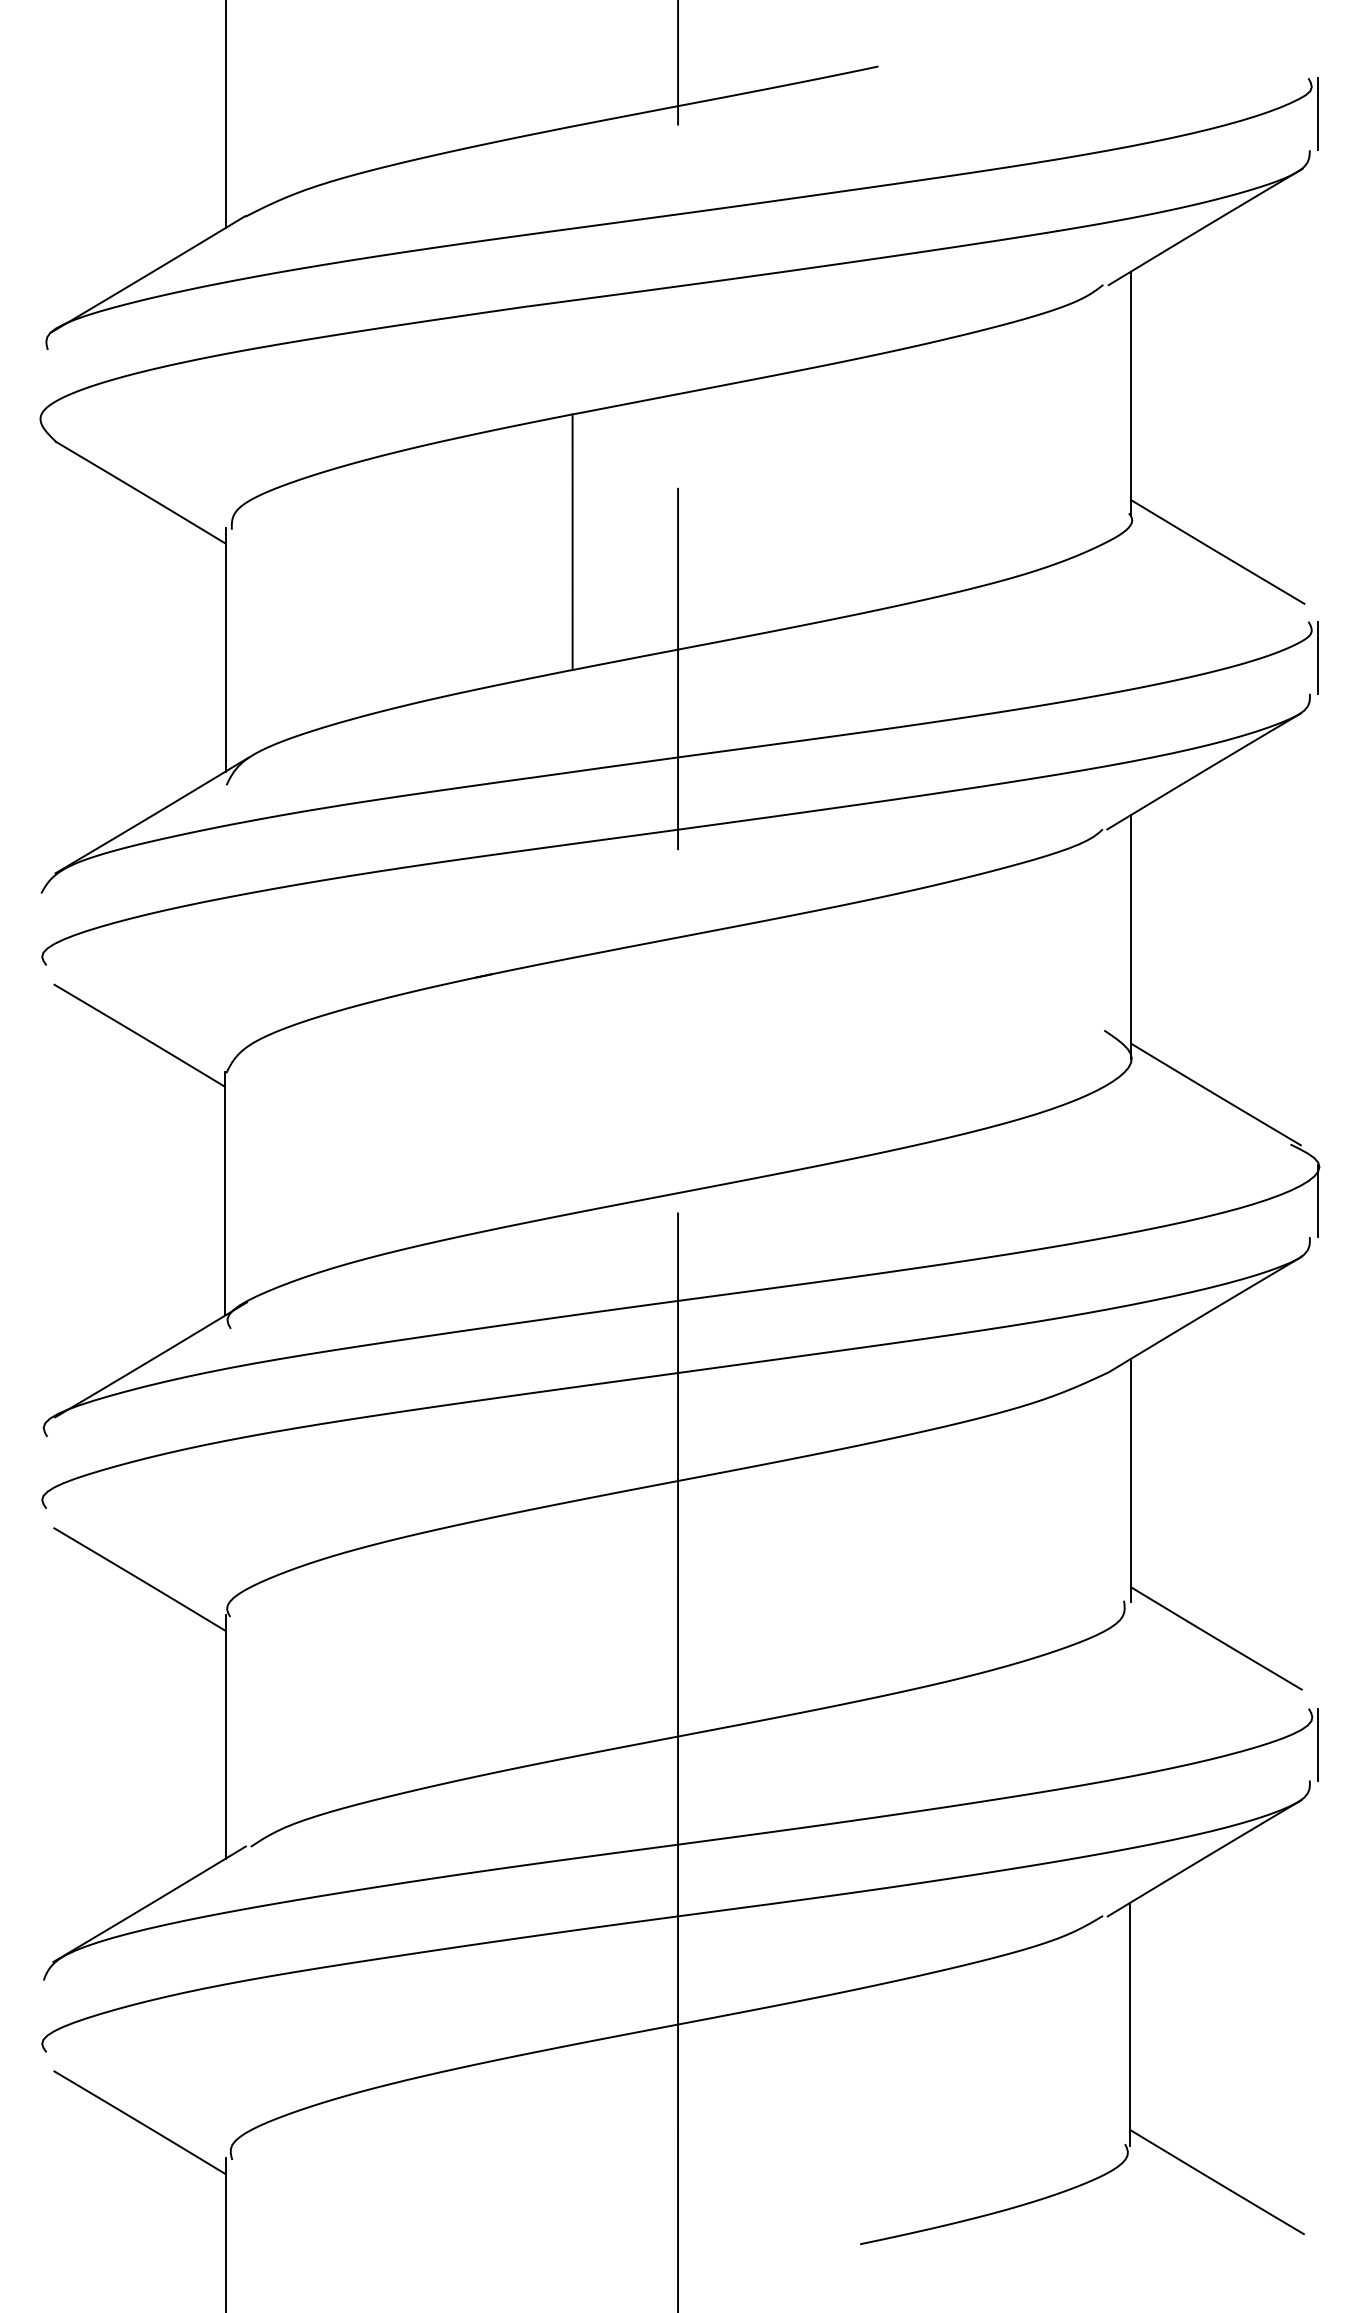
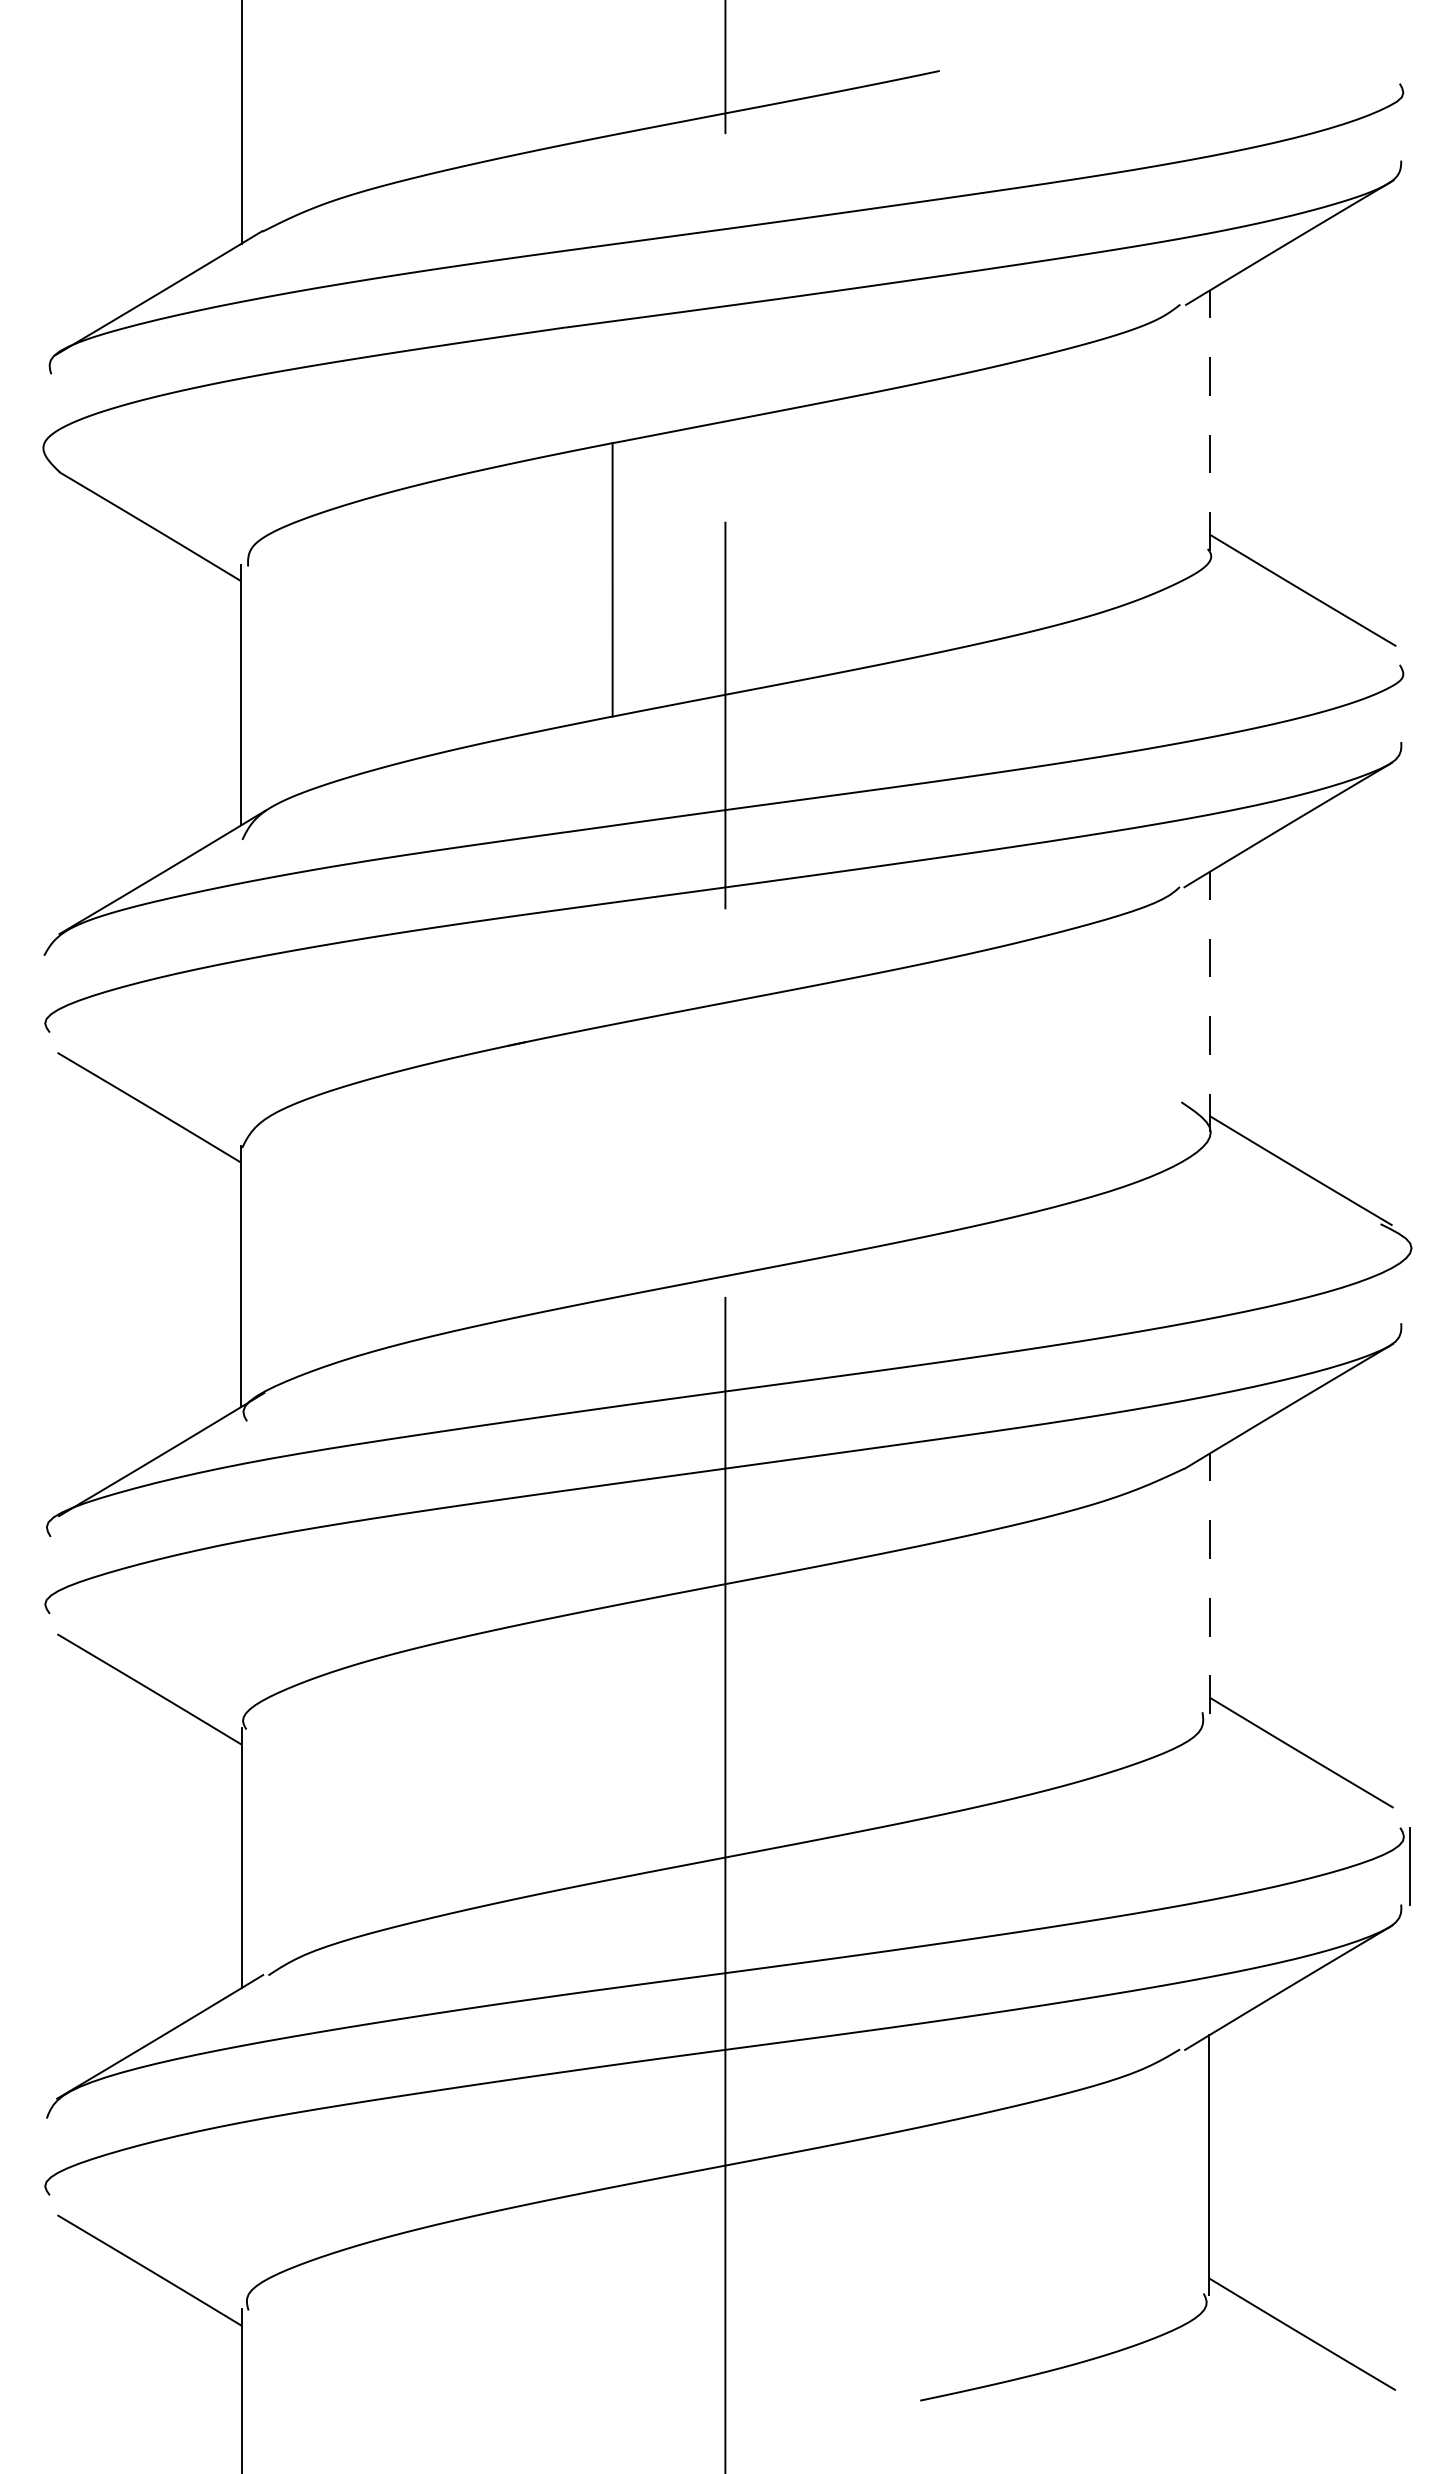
line: (1317, 113) -> (1409, 121), removed
line: (1130, 393) -> (1209, 420), solid -> dashed
line: (1317, 656) -> (1409, 702), removed
line: (1130, 936) -> (1209, 1001), solid -> dashed
line: (1317, 1200) -> (1409, 1284), removed
line: (1130, 1480) -> (1209, 1583), solid -> dashed

